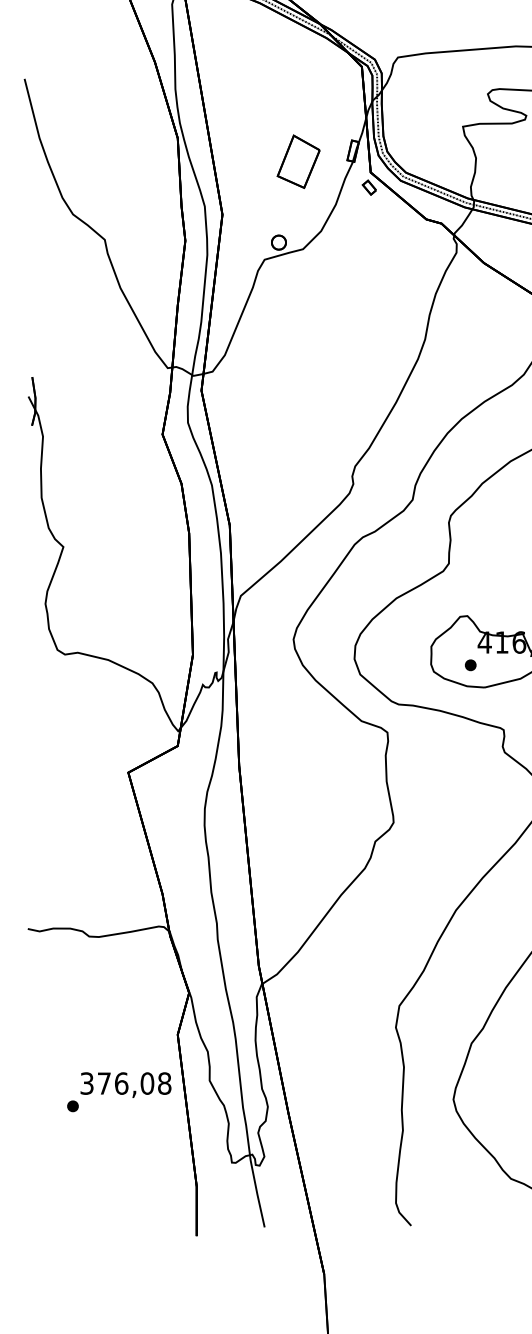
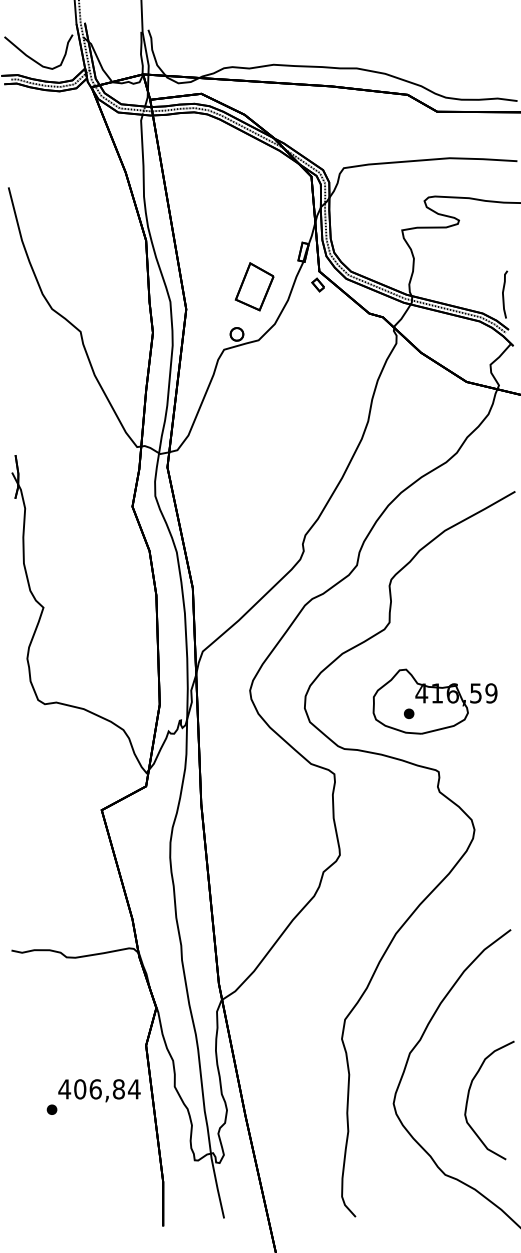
part: (298, 161) -> (254, 286), moved
text: (125, 1083) -> (99, 1089), 376,08 -> 406,84

